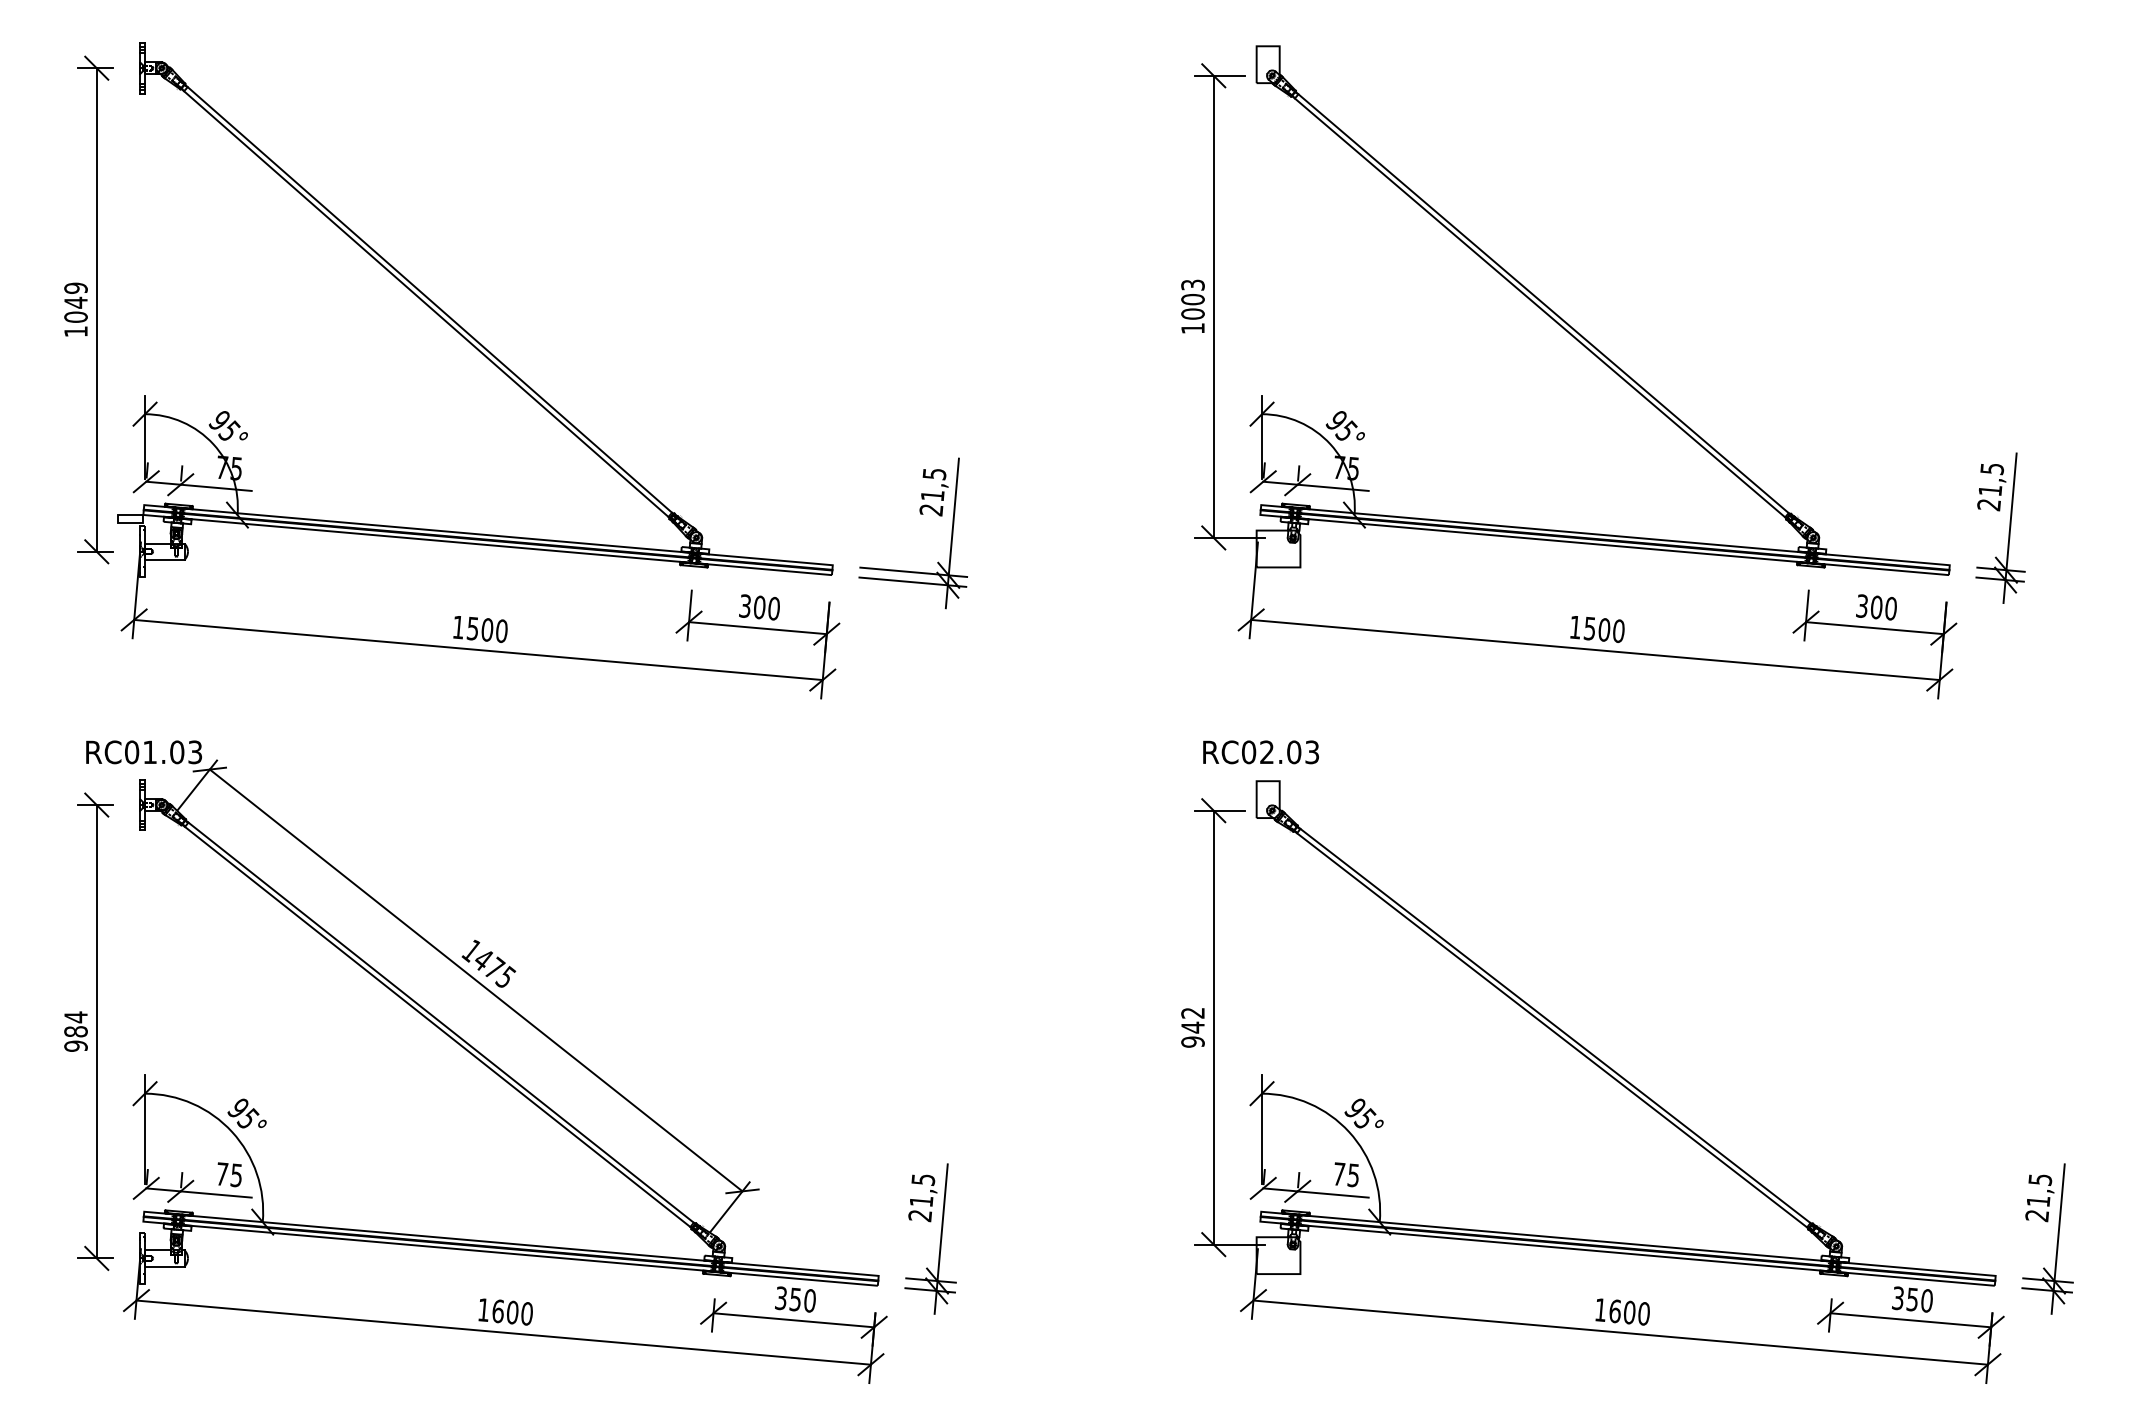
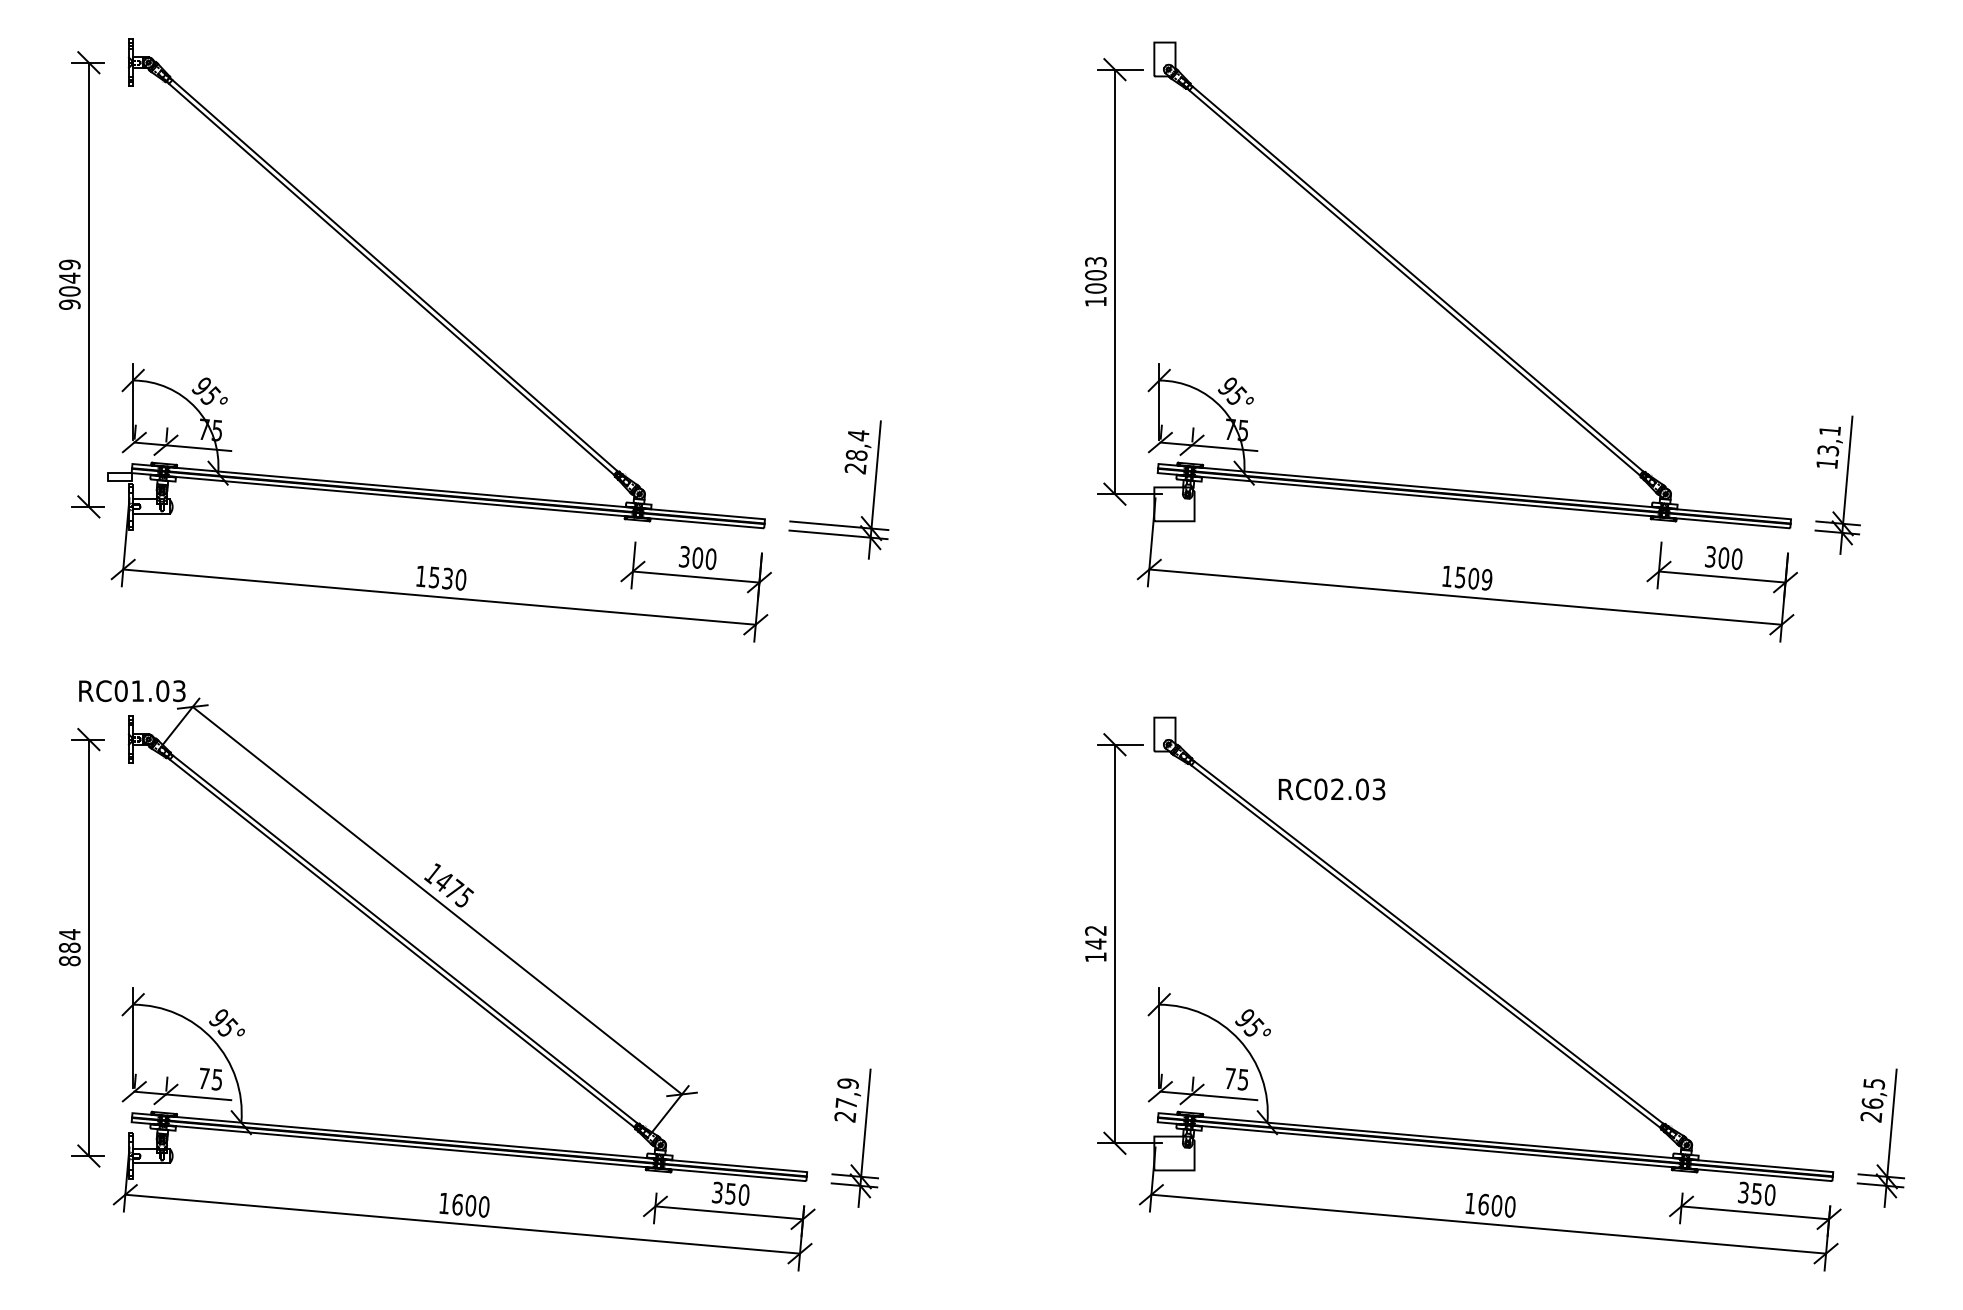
text: (75, 331) -> (69, 304), 1049 -> 9049
text: (933, 484) -> (857, 445), 21,5 -> 28,4
text: (1990, 487) -> (1828, 447), 21,5 -> 13,1
text: (487, 629) -> (447, 578), 1500 -> 1530
text: (1618, 631) -> (1486, 580), 1500 -> 1509
text: (1260, 752) -> (1331, 789), moved
text: (1192, 1041) -> (1095, 956), 942 -> 142
text: (75, 1045) -> (69, 960), 984 -> 884
text: (921, 1190) -> (846, 1093), 21,5 -> 27,9
text: (2038, 1201) -> (1872, 1103), 21,5 -> 26,5

